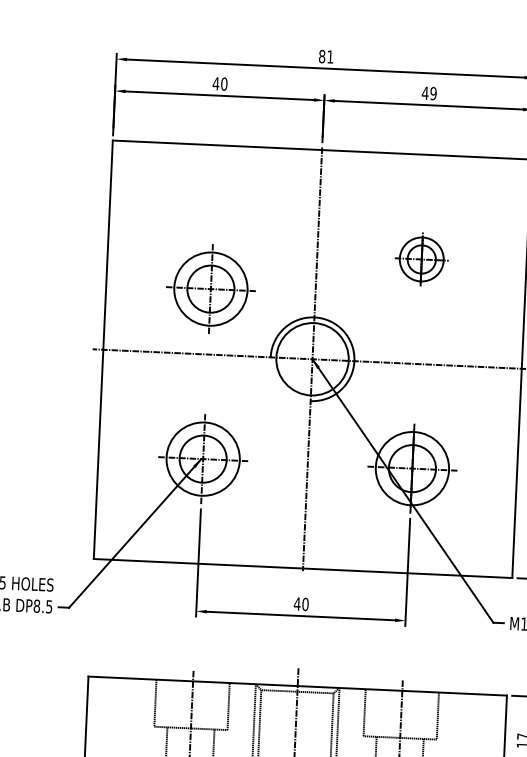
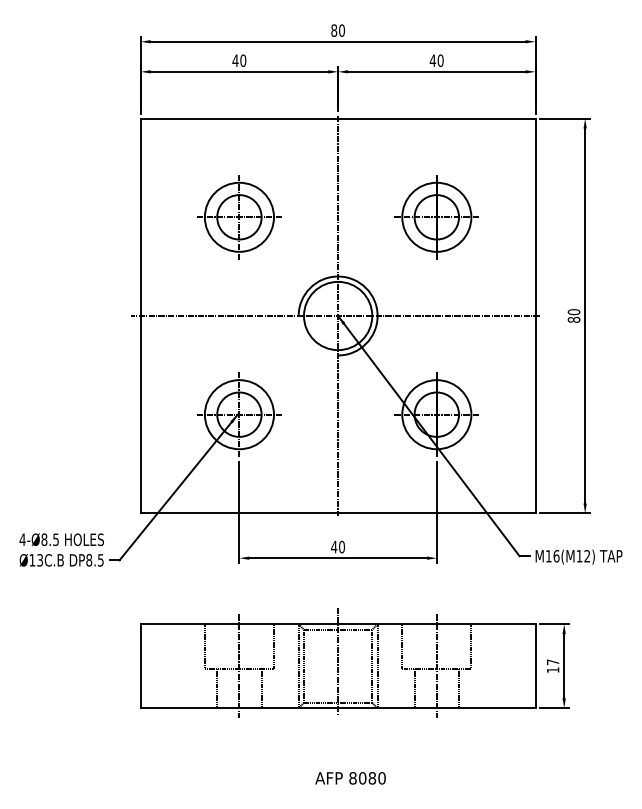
text: (329, 56) -> (341, 30), 81 -> 80
text: (433, 93) -> (440, 60), 49 -> 40
part: (421, 259) -> (436, 217), size x1.67
part: (210, 289) -> (239, 217), moved

